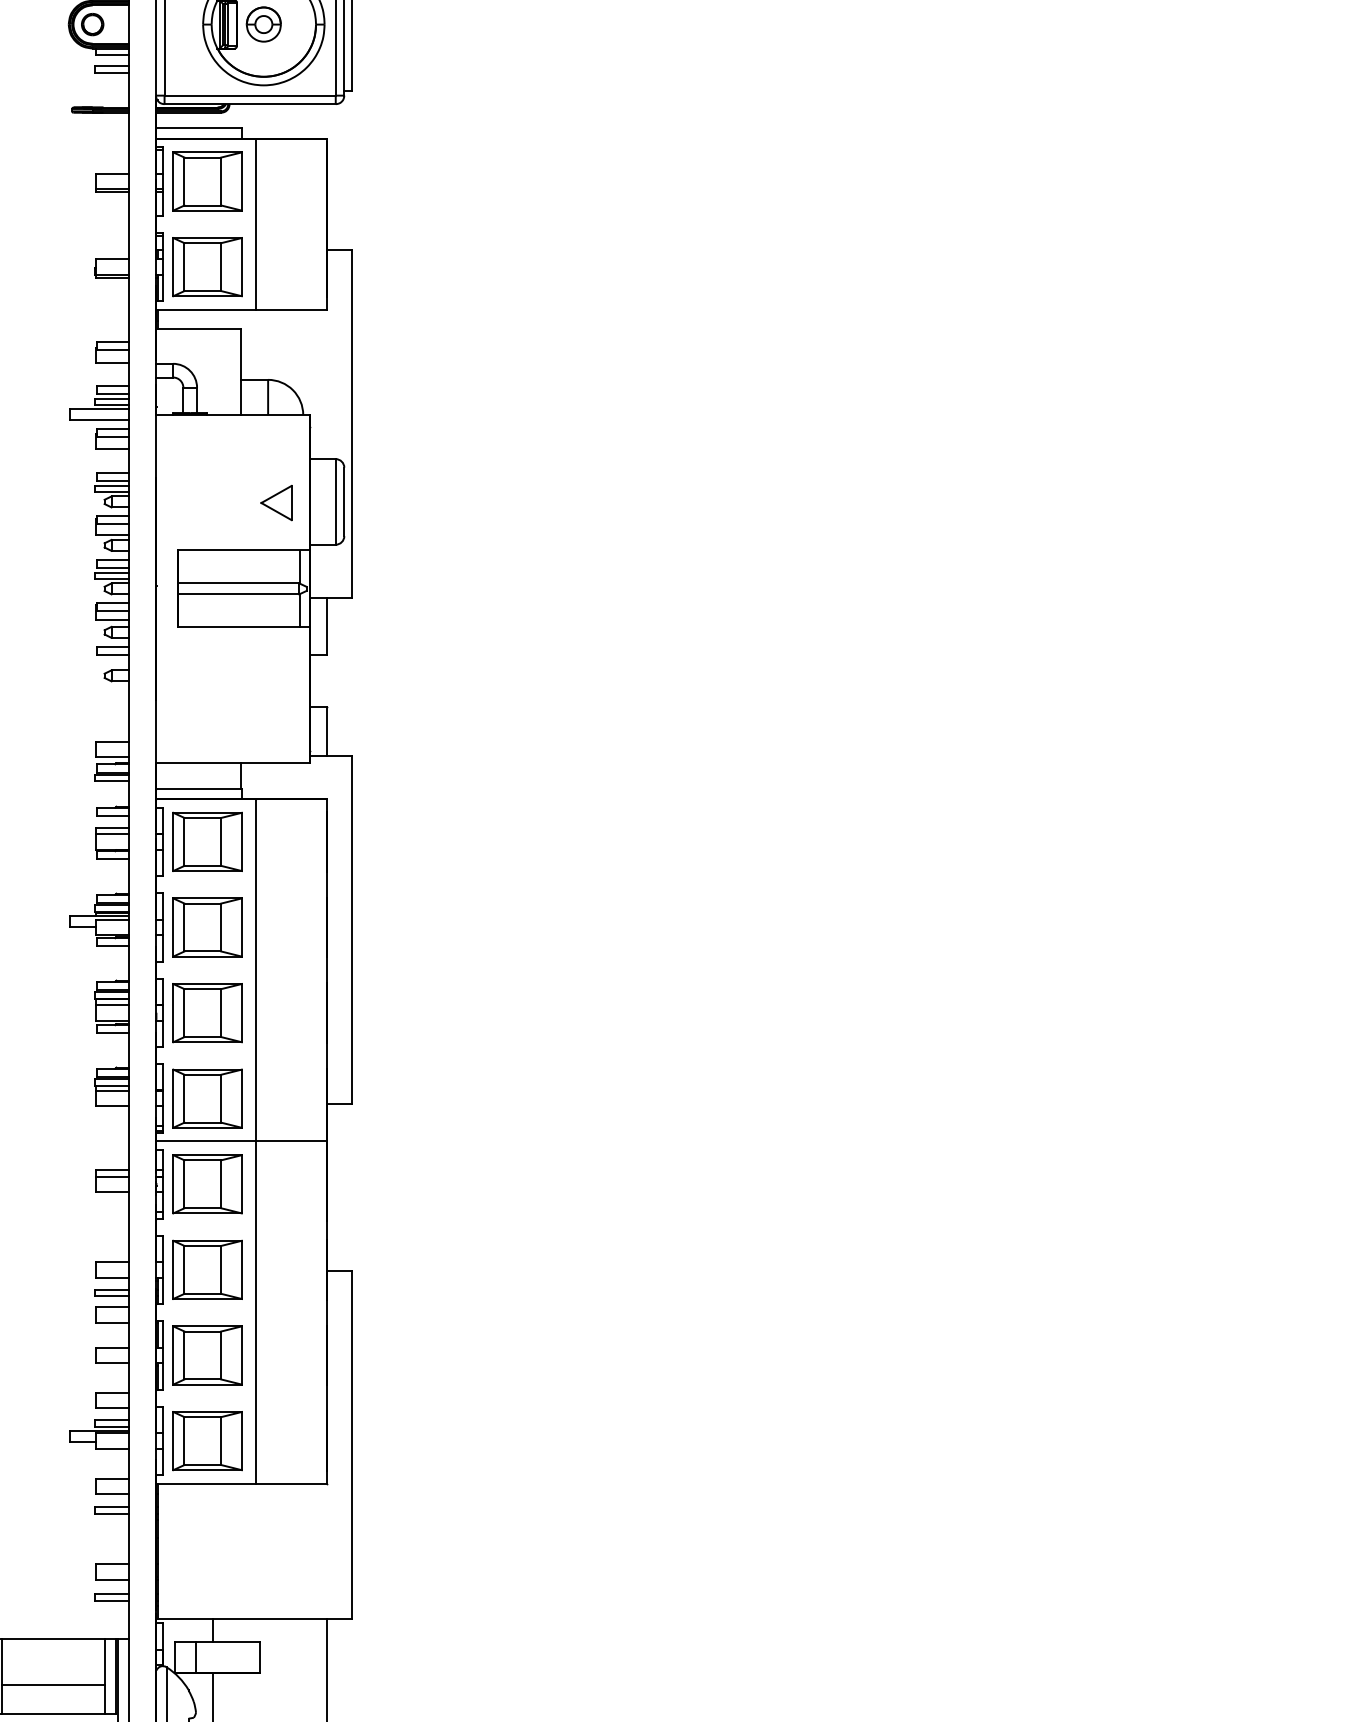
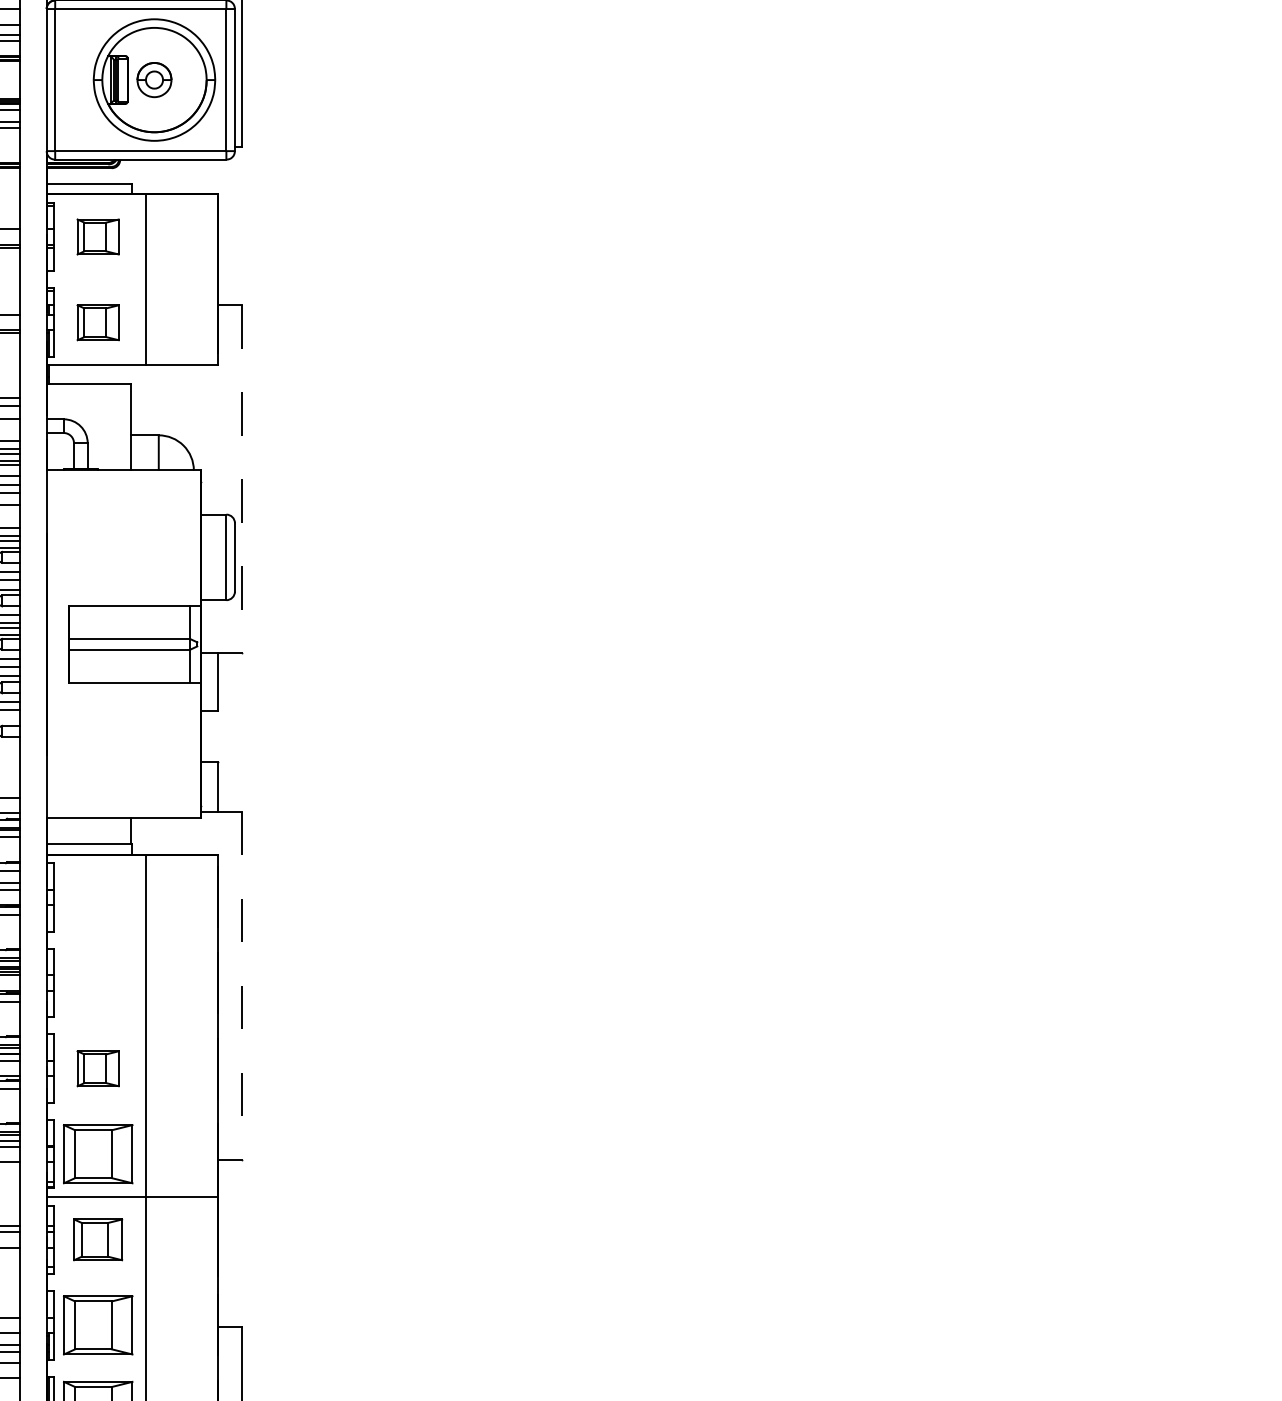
part: (207, 181) -> (98, 236), size x0.6
part: (207, 267) -> (98, 322), size x0.6
line: (351, 423) -> (242, 478), solid -> dashed
part: (276, 503) -> (167, 558), removed
part: (207, 841) -> (98, 896), removed
part: (207, 927) -> (98, 982), removed
line: (351, 930) -> (242, 985), solid -> dashed
part: (207, 1013) -> (98, 1068), size x0.6
part: (207, 1184) -> (98, 1239), size x0.7

